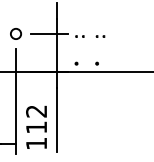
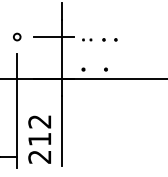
circle: (15, 33) -> (16, 36), size x0.6
part: (100, 36) -> (109, 39), size x1.6
text: (36, 143) -> (39, 156), 112 -> 212

